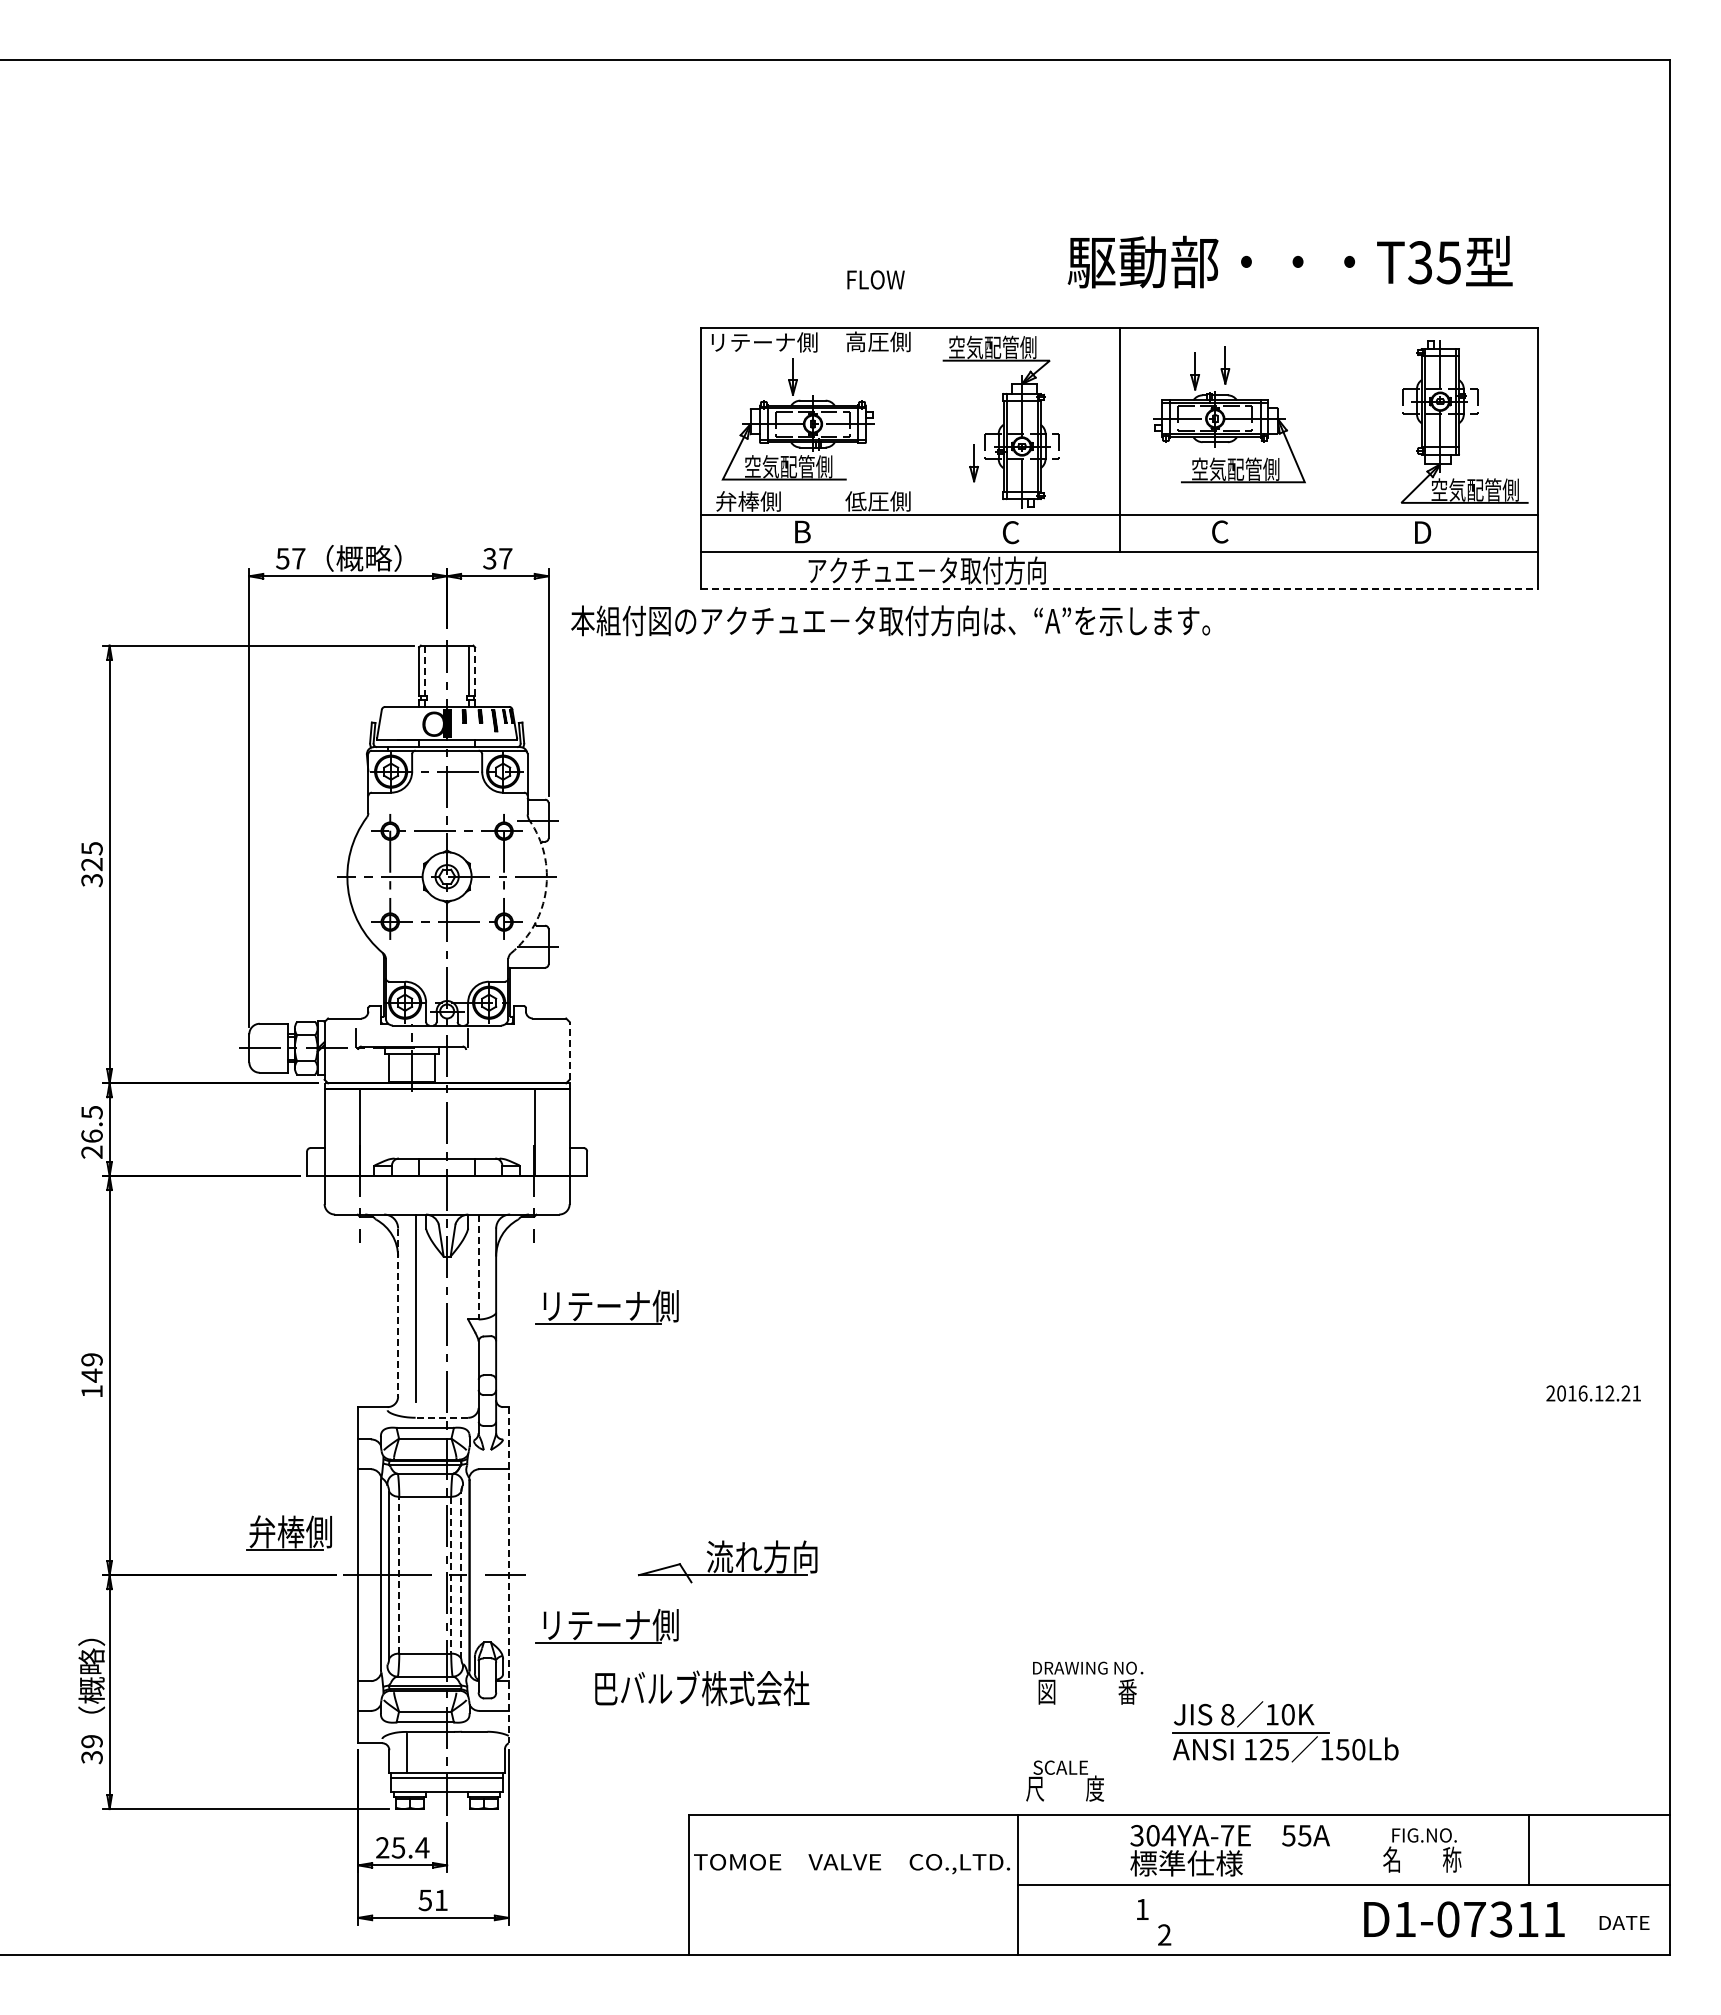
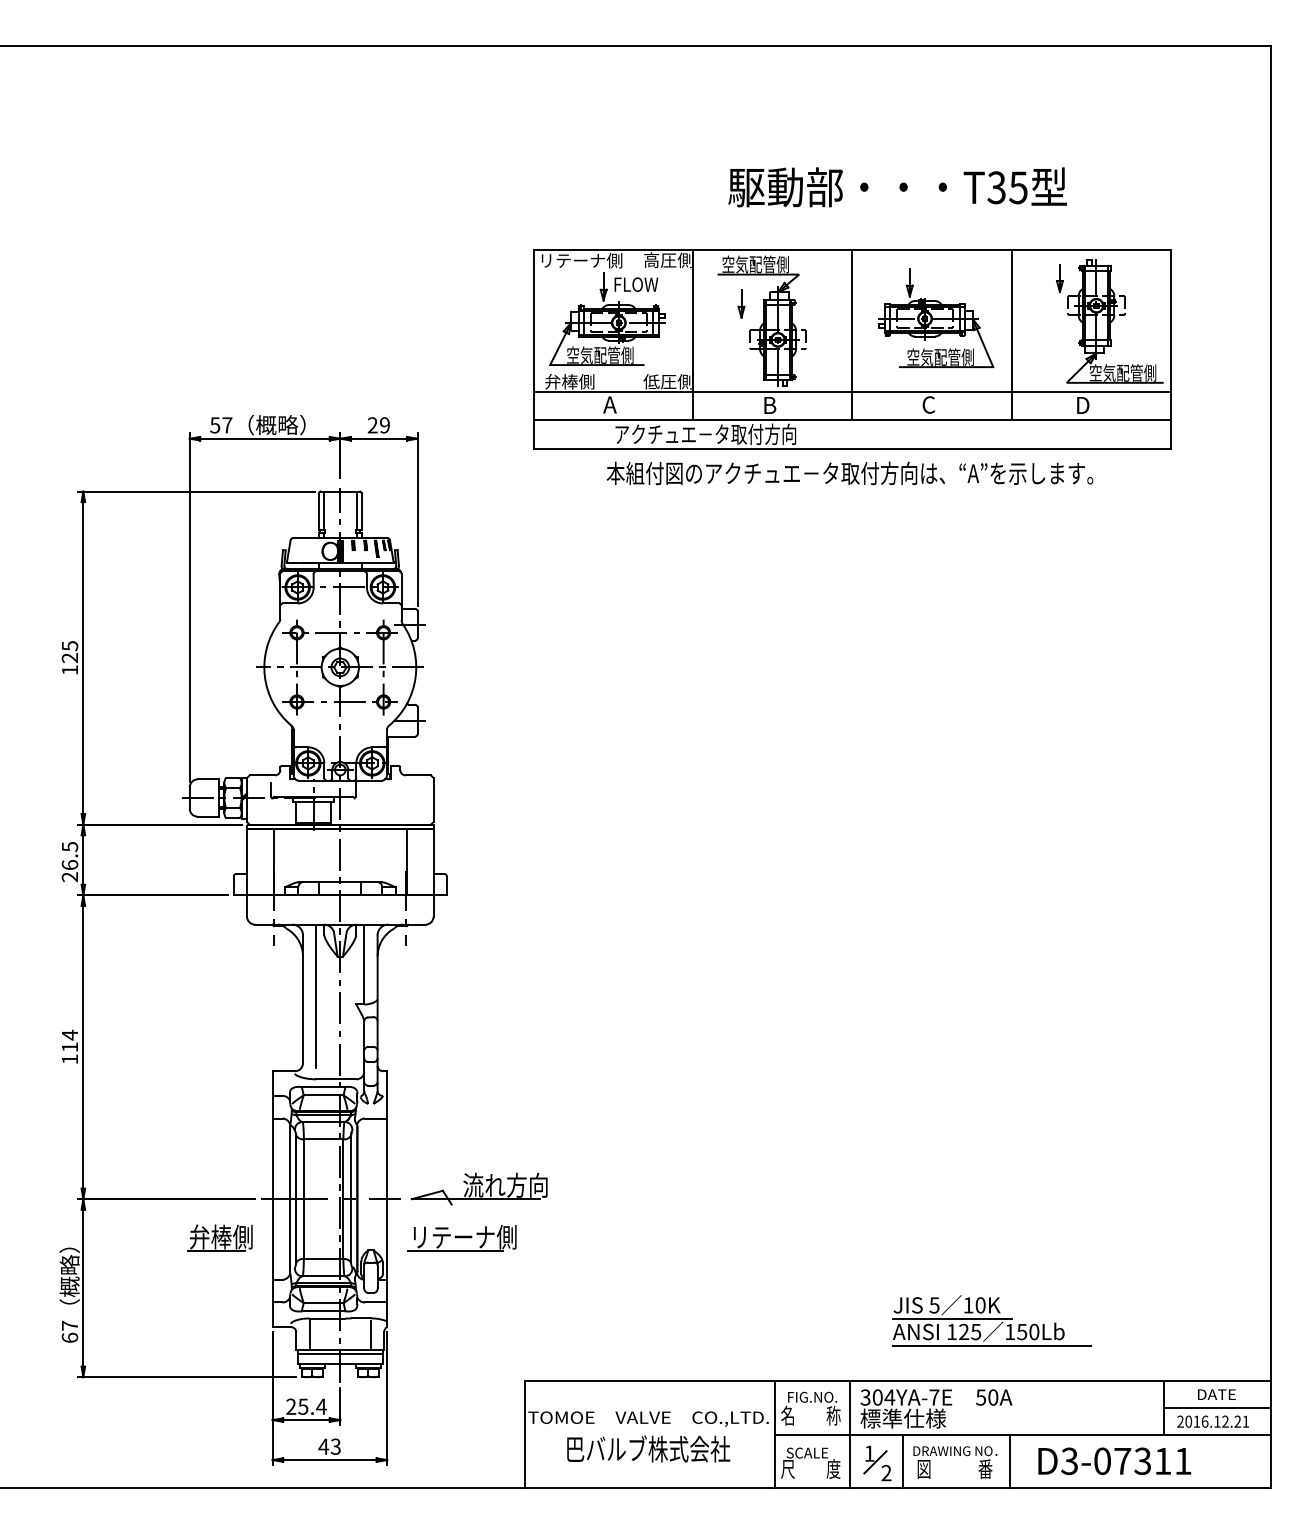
text: (1289, 261) -> (897, 186), moved
text: (875, 279) -> (635, 284), moved
part: (1225, 365) -> (1060, 278), moved
line: (910, 439) -> (693, 334), added
line: (1328, 439) -> (1011, 334), added
part: (973, 463) -> (741, 304), moved
text: (801, 531) -> (610, 404), B -> A
text: (1011, 532) -> (769, 405), C -> B
text: (497, 558) -> (378, 425), 37 -> 29
line: (1120, 589) -> (852, 448), dashed -> solid
text: (890, 620) -> (849, 473), moved
line: (425, 671) -> (323, 511), dashed -> solid
line: (475, 671) -> (361, 511), dashed -> solid
text: (91, 880) -> (69, 670), 325 -> 125
arc: (545, 890) -> (415, 677), dashed -> solid
line: (569, 1050) -> (433, 799), dashed -> solid
line: (478, 1267) -> (364, 964), dashed -> solid
part: (606, 1307) -> (461, 995), removed
line: (398, 1313) -> (303, 999), dashed -> solid
text: (91, 1367) -> (69, 1041), 149 -> 114
text: (1593, 1393) -> (1213, 1421), moved
line: (441, 1417) -> (336, 1079), dashed -> solid
part: (288, 1532) -> (219, 1237), moved
part: (727, 1561) -> (479, 1188), moved
line: (399, 1575) -> (304, 1199), dashed -> solid
line: (451, 1575) -> (343, 1199), dashed -> solid
line: (461, 1575) -> (351, 1199), dashed -> solid
line: (508, 1575) -> (387, 1199), dashed -> solid
text: (1088, 1682) -> (955, 1462), moved
text: (702, 1688) -> (648, 1449), moved
text: (1227, 1714) -> (934, 1305), 8 -> 5
text: (91, 1749) -> (69, 1331), 39 -> 67
line: (487, 1753) -> (371, 1334), added
line: (1302, 1767) -> (991, 1345), added
text: (1065, 1780) -> (811, 1462), moved
text: (1304, 1835) -> (993, 1397), 55A -> 50A
line: (1599, 1849) -> (1217, 1408), added
text: (1422, 1850) -> (811, 1408), moved
line: (1116, 1884) -> (849, 1434), added
text: (432, 1900) -> (329, 1446), 51 -> 43
line: (1186, 1919) -> (903, 1461), added
line: (1326, 1919) -> (1009, 1461), added
text: (1404, 1919) -> (1069, 1461), D1-07311 -> D3-07311
line: (1149, 1920) -> (875, 1462), added
text: (1624, 1922) -> (1216, 1394), moved

